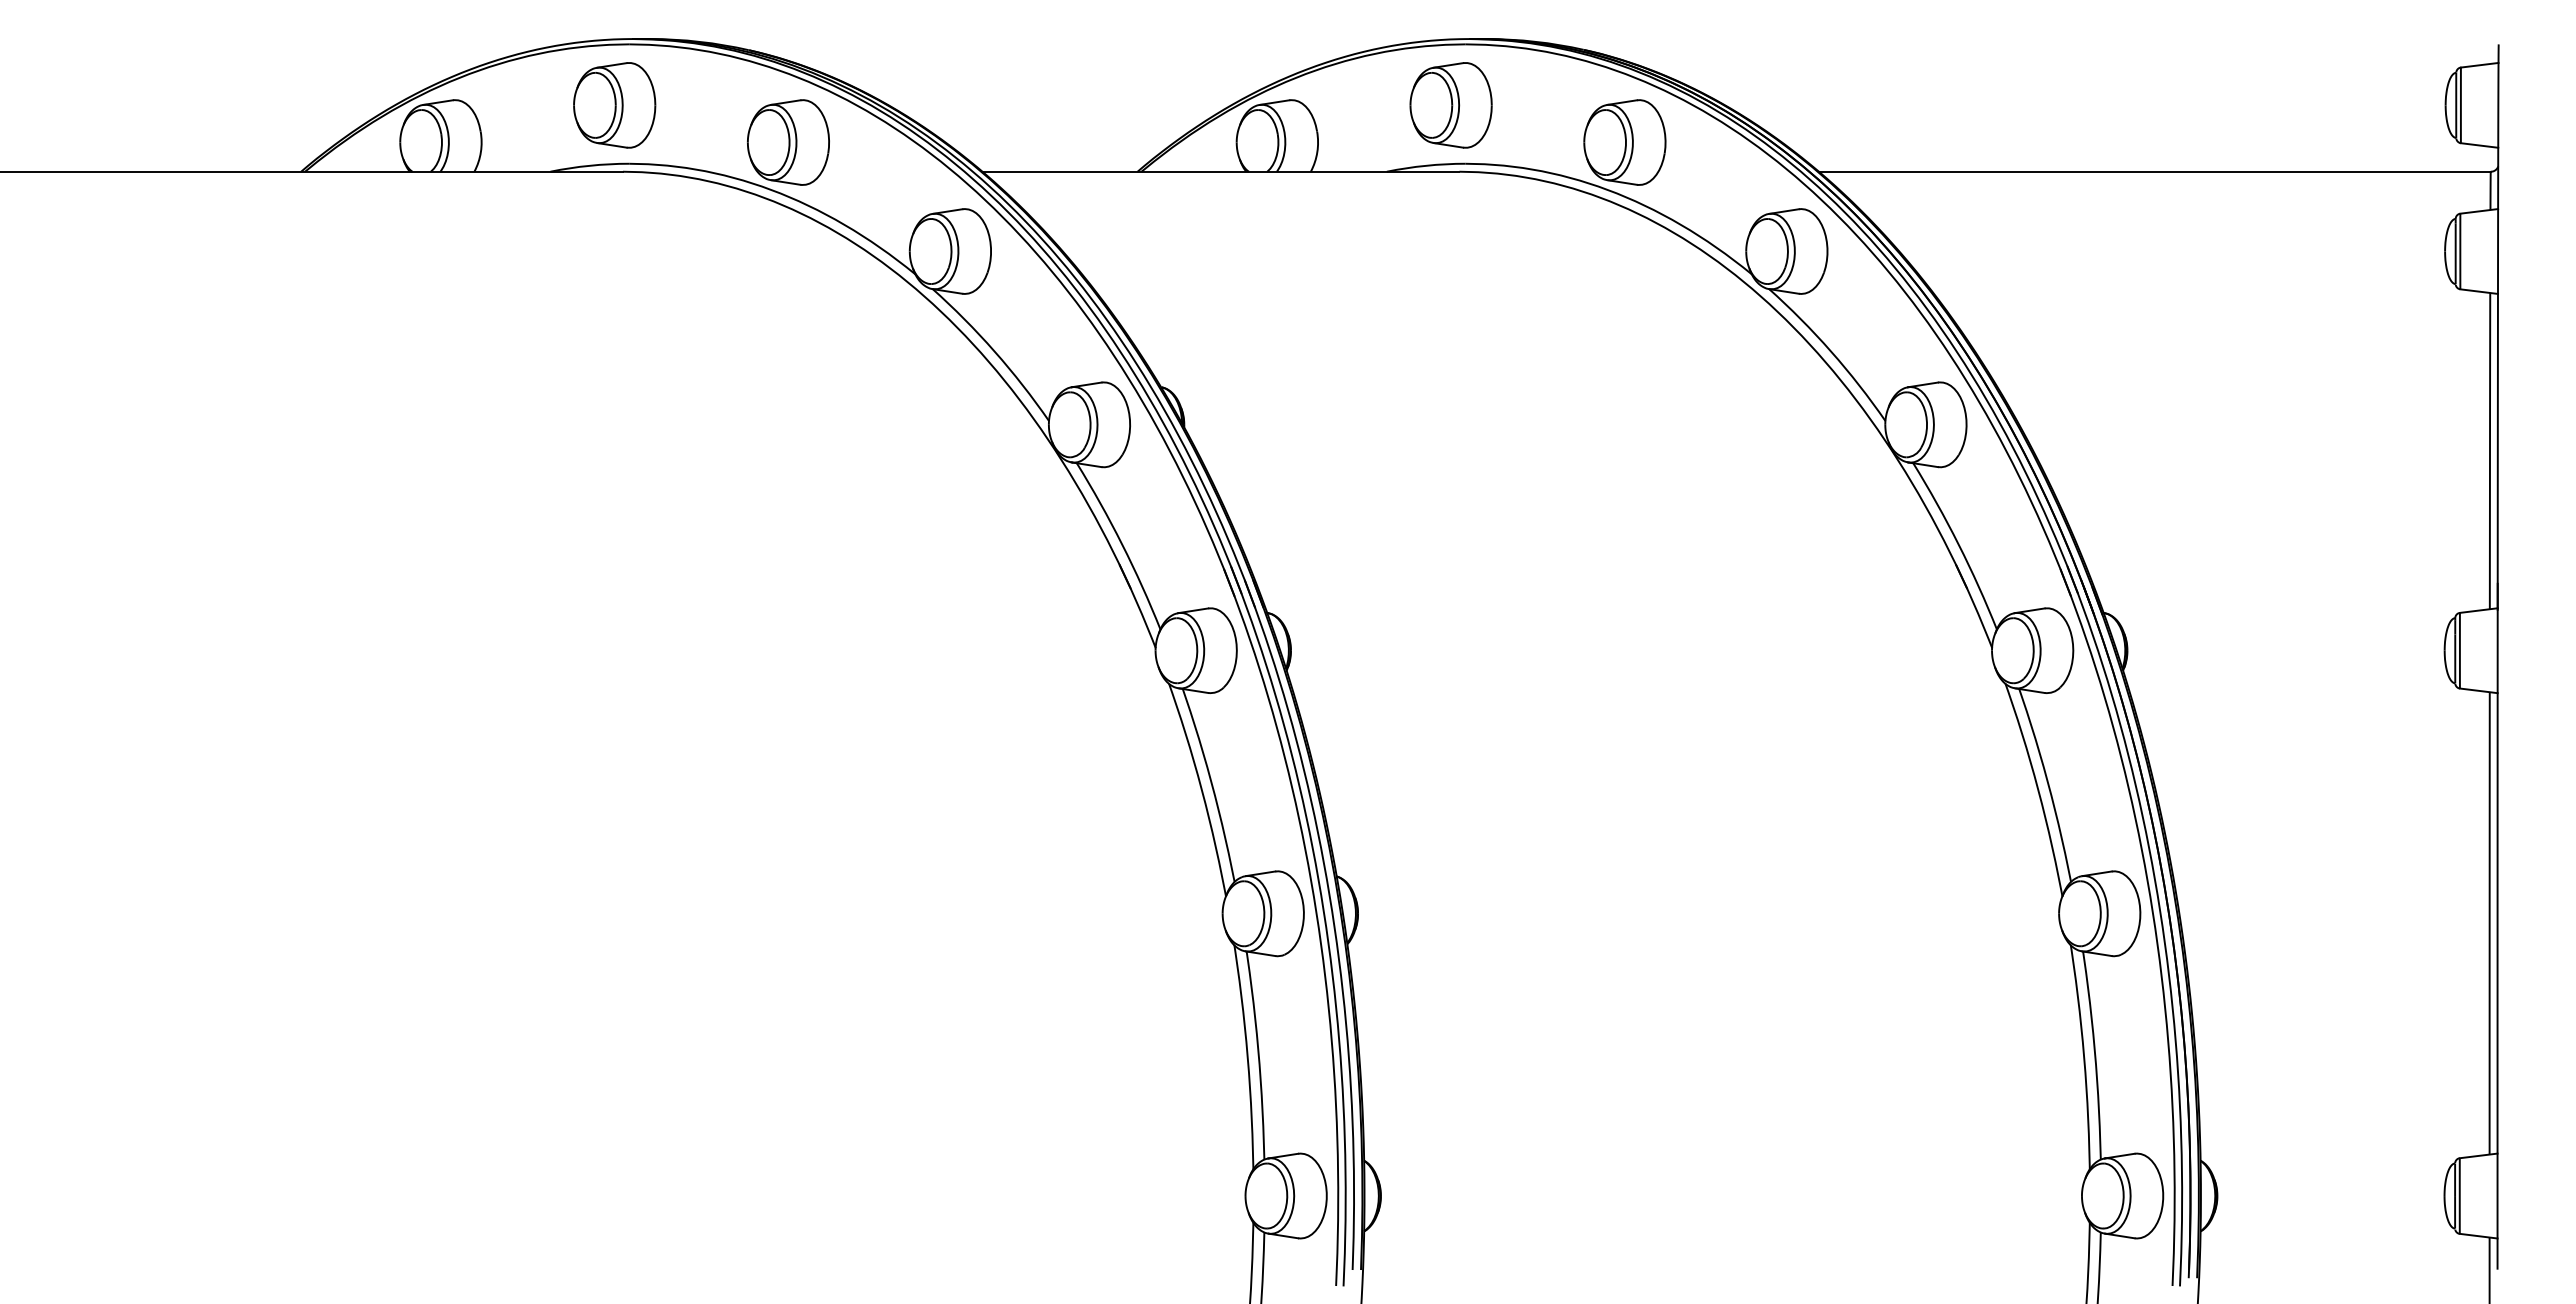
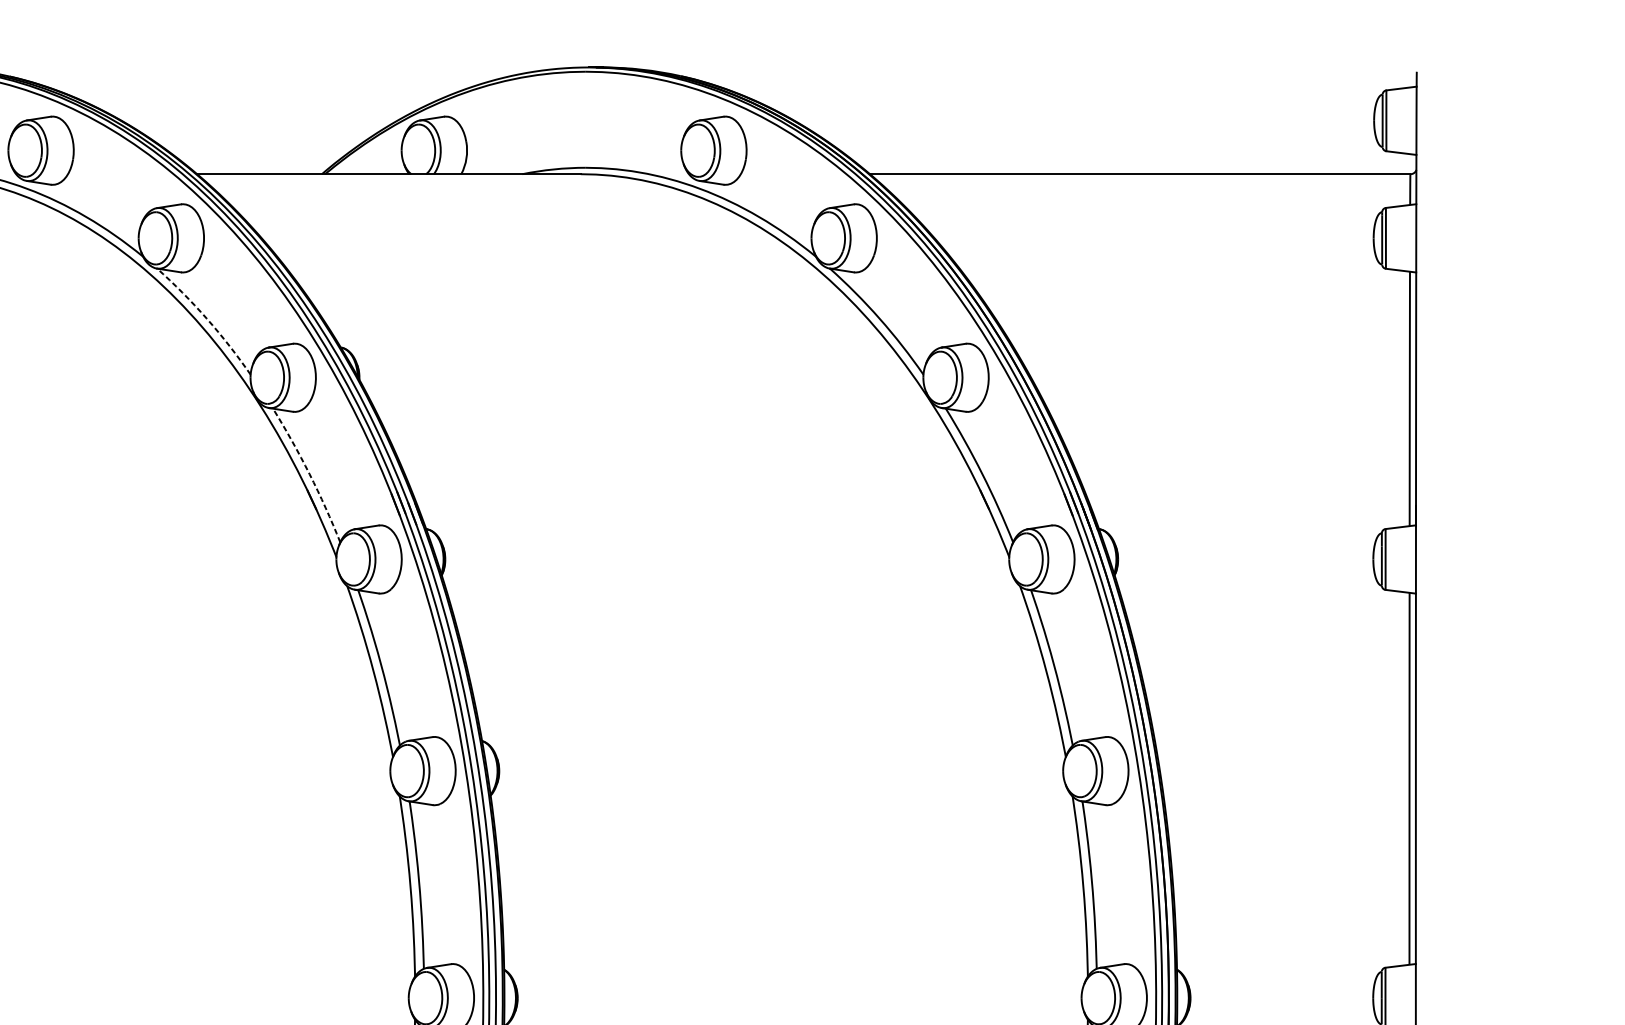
part: (1450, 105) -> (573, 120), removed
arc: (994, 351) -> (206, 318), solid -> dashed
arc: (1122, 544) -> (309, 474), solid -> dashed

